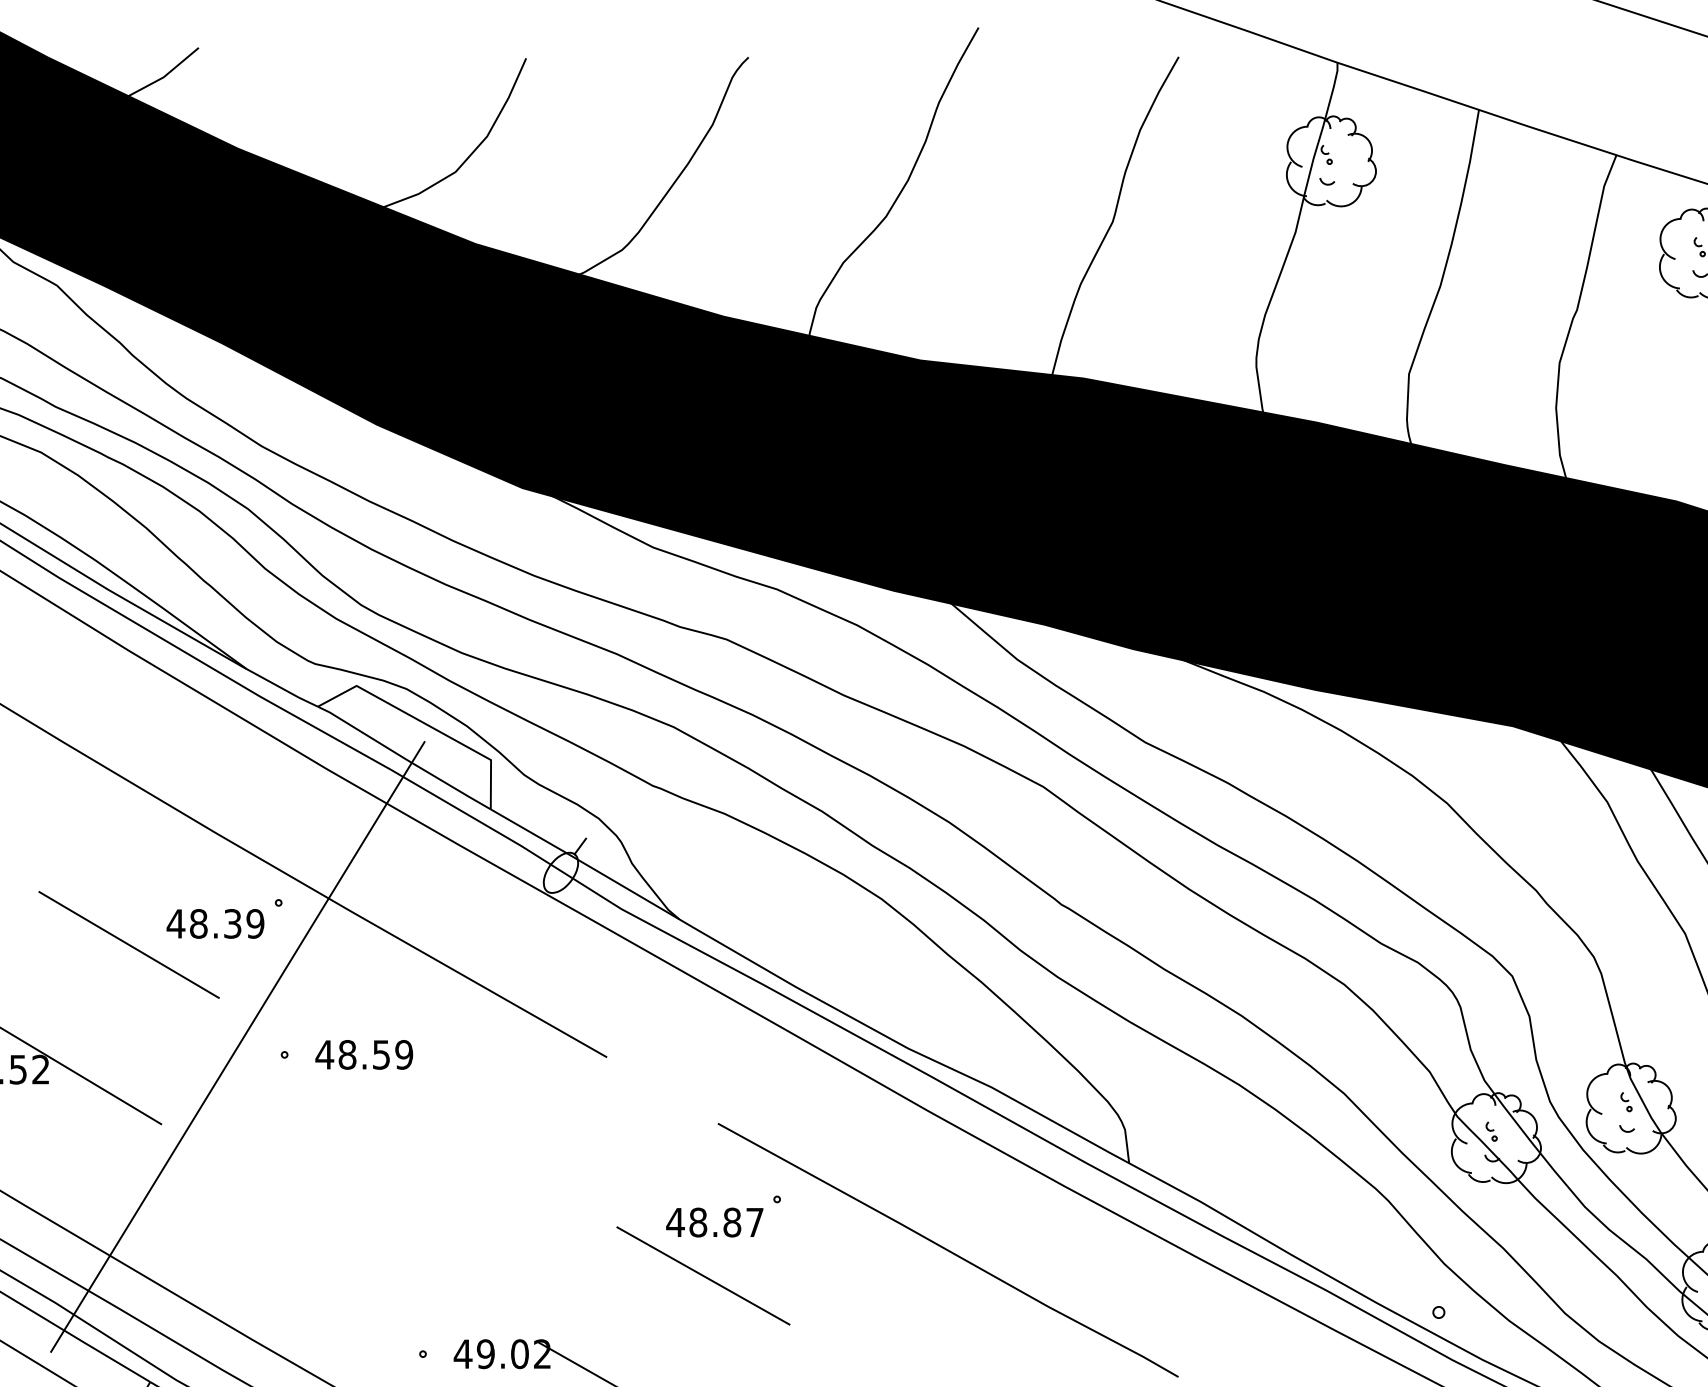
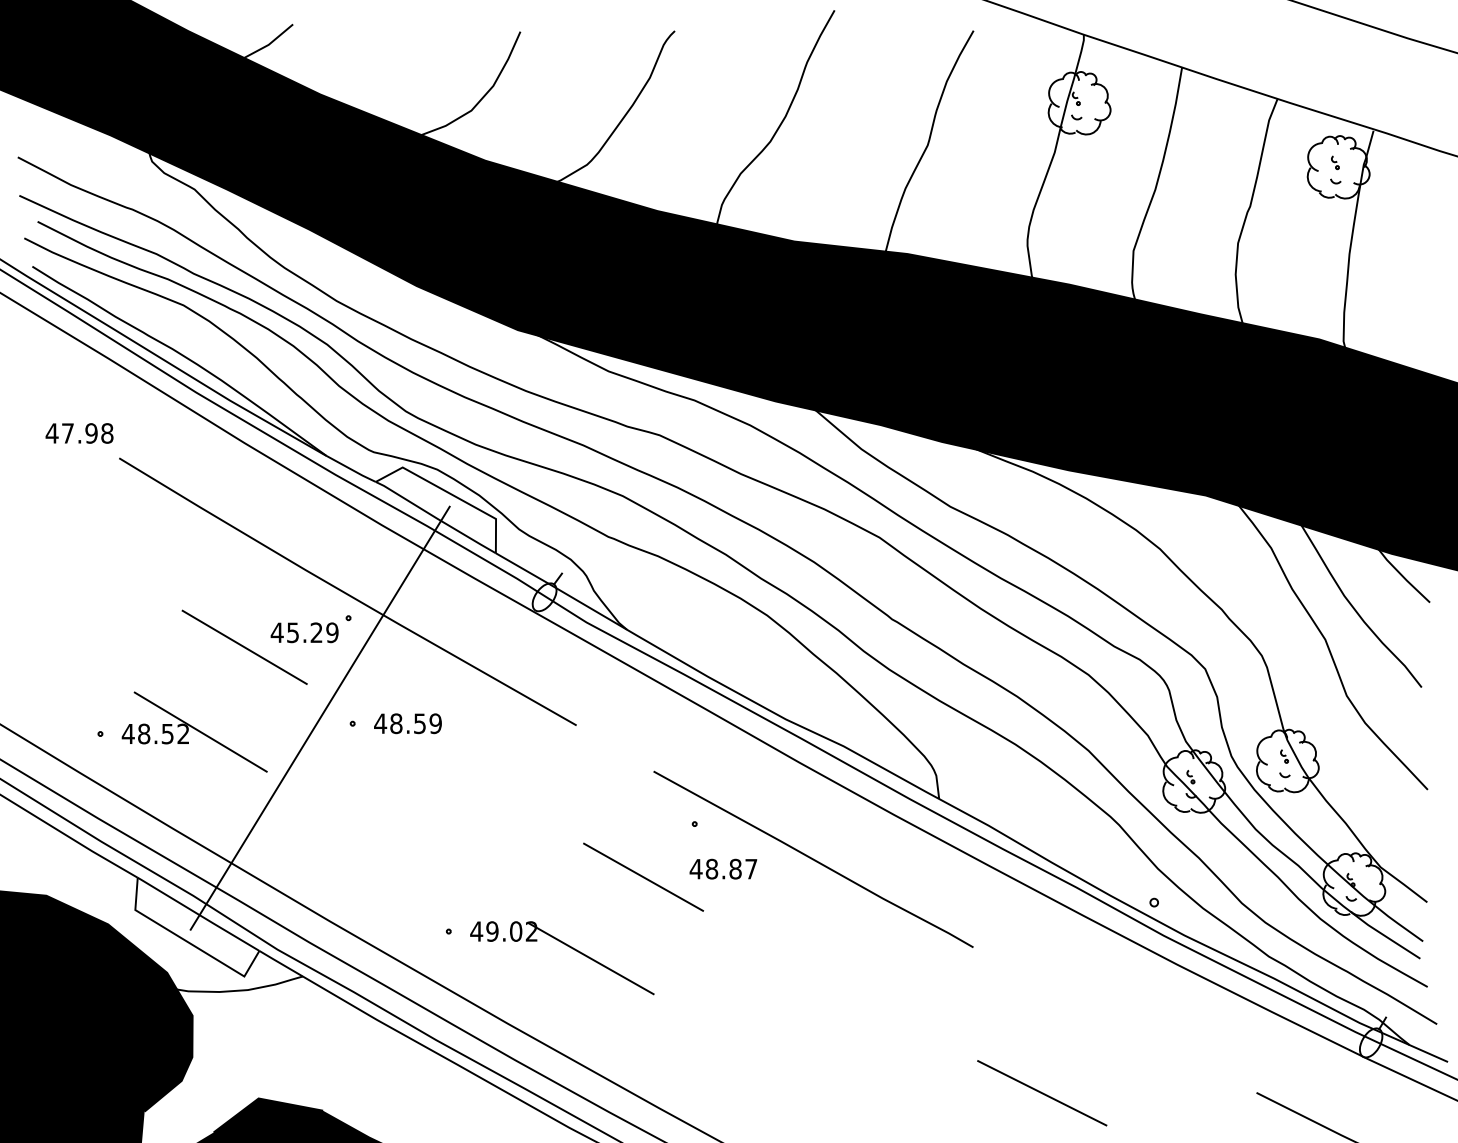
text: (215, 923) -> (304, 632), 48.39 -> 45.29
text: (714, 1221) -> (723, 868), moved

